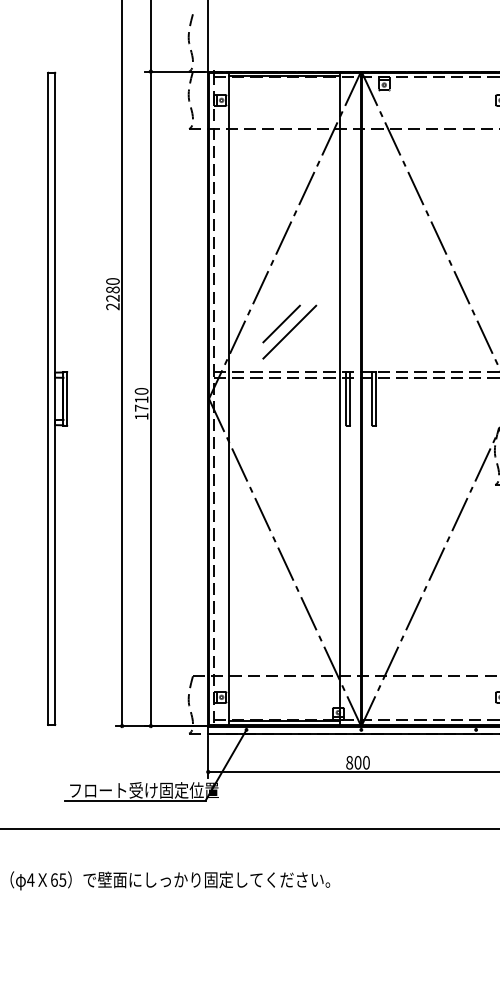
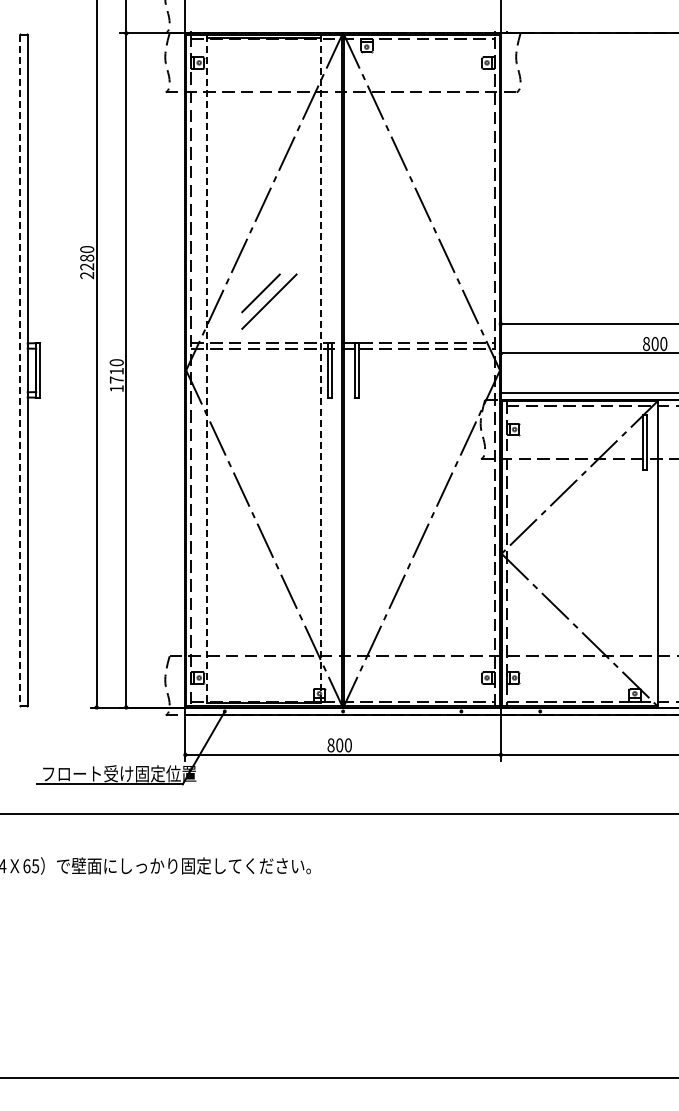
line: (48, 398) -> (20, 370), solid -> dashed
line: (229, 398) -> (207, 370), solid -> dashed
line: (340, 398) -> (321, 370), solid -> dashed

